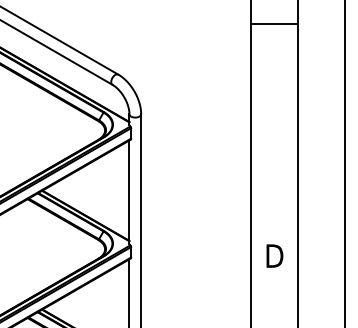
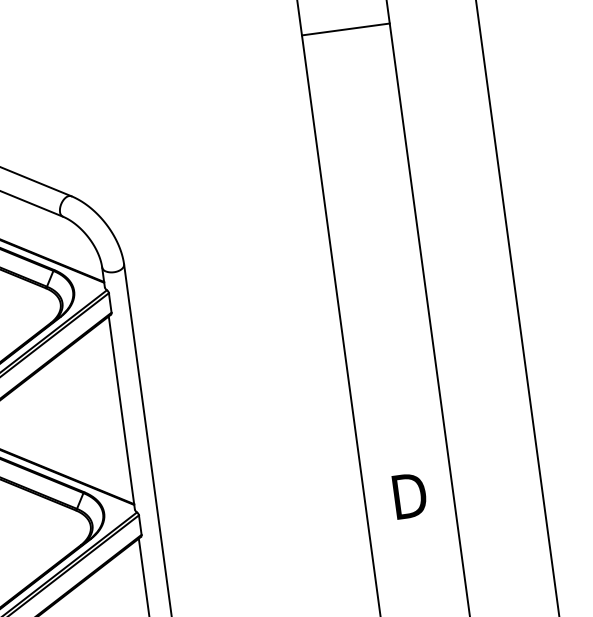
line: (273, 23) -> (344, 29), moved

